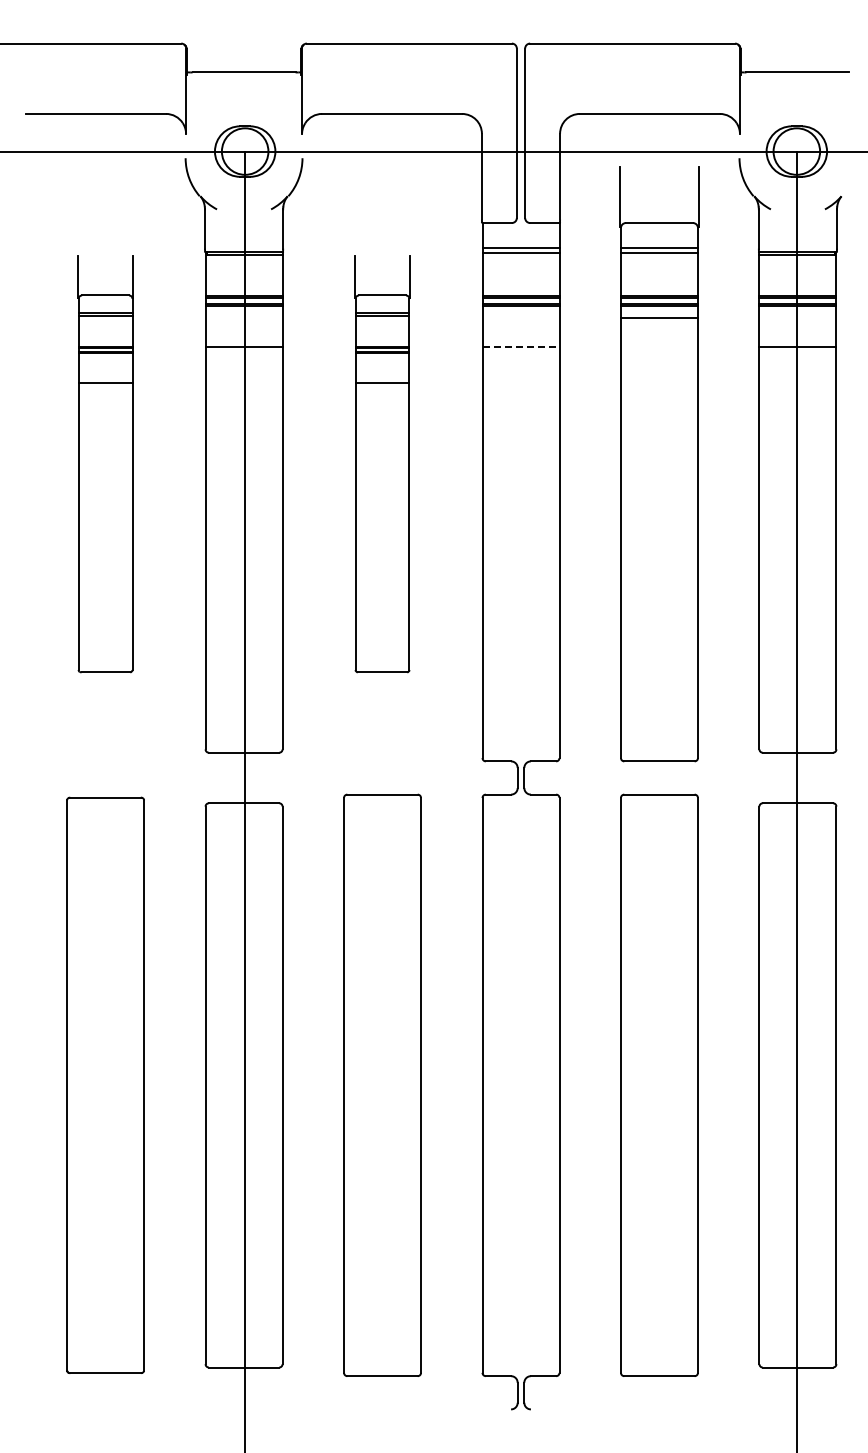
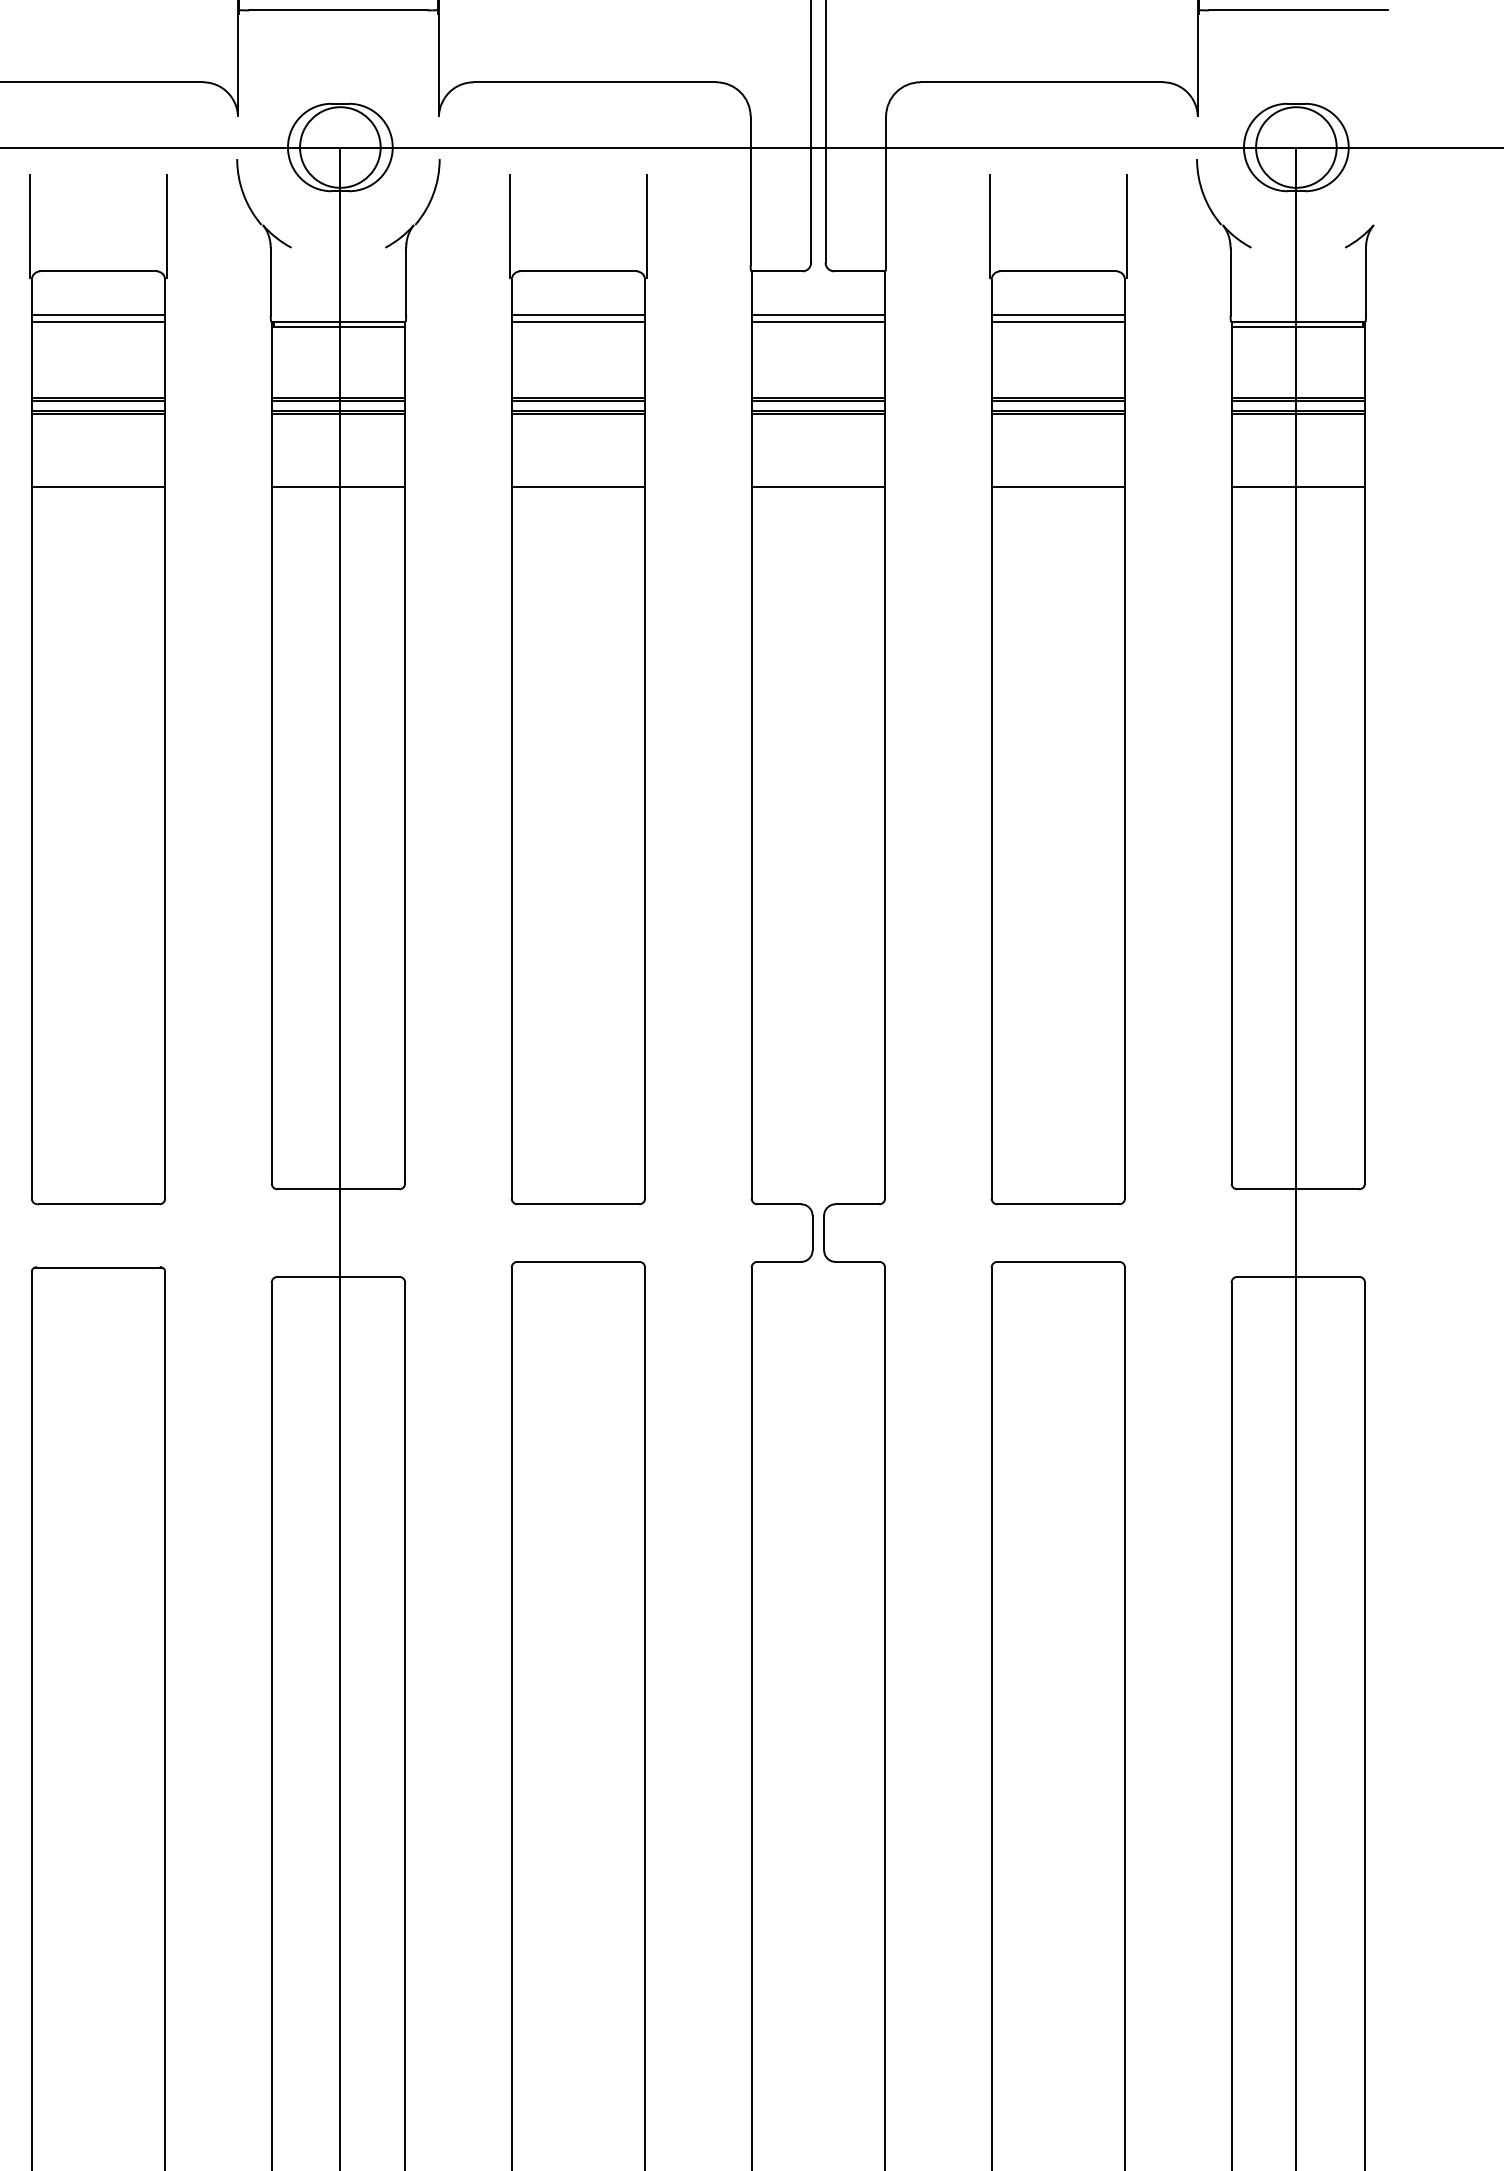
line: (658, 318) -> (1056, 487), moved
line: (521, 347) -> (819, 487), dashed -> solid
part: (105, 464) -> (98, 689), size x1.43
part: (382, 464) -> (578, 689), size x1.43

